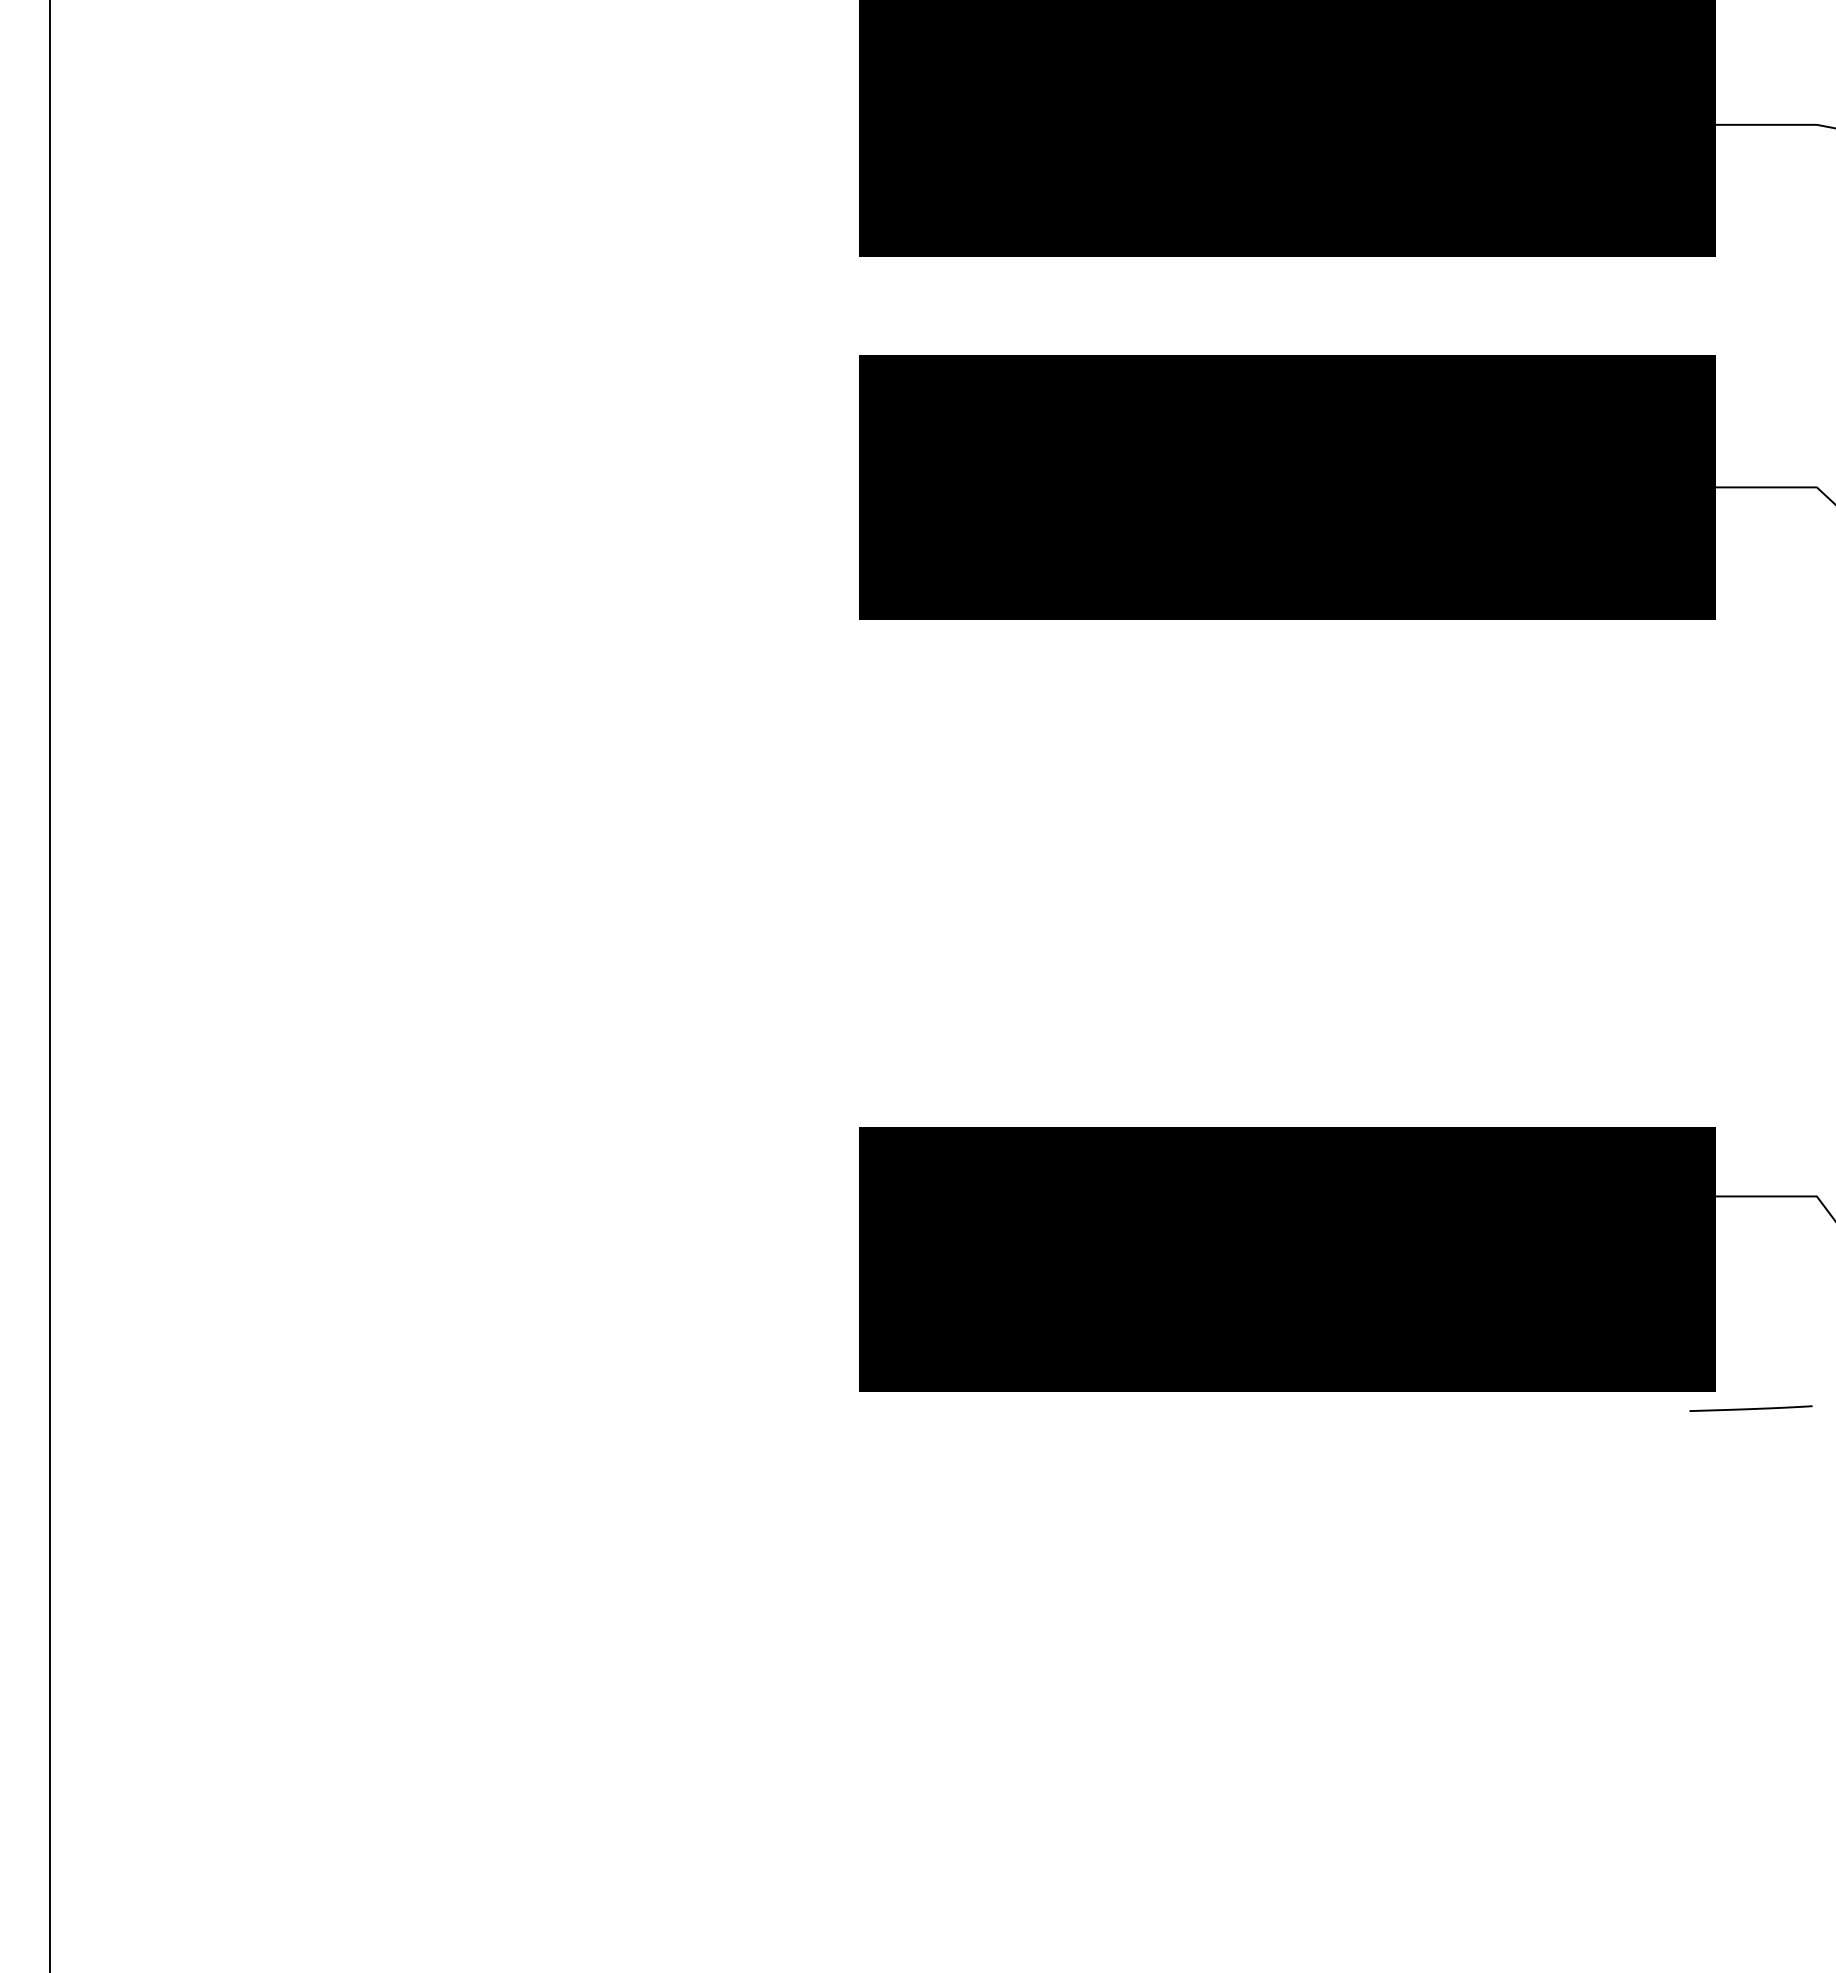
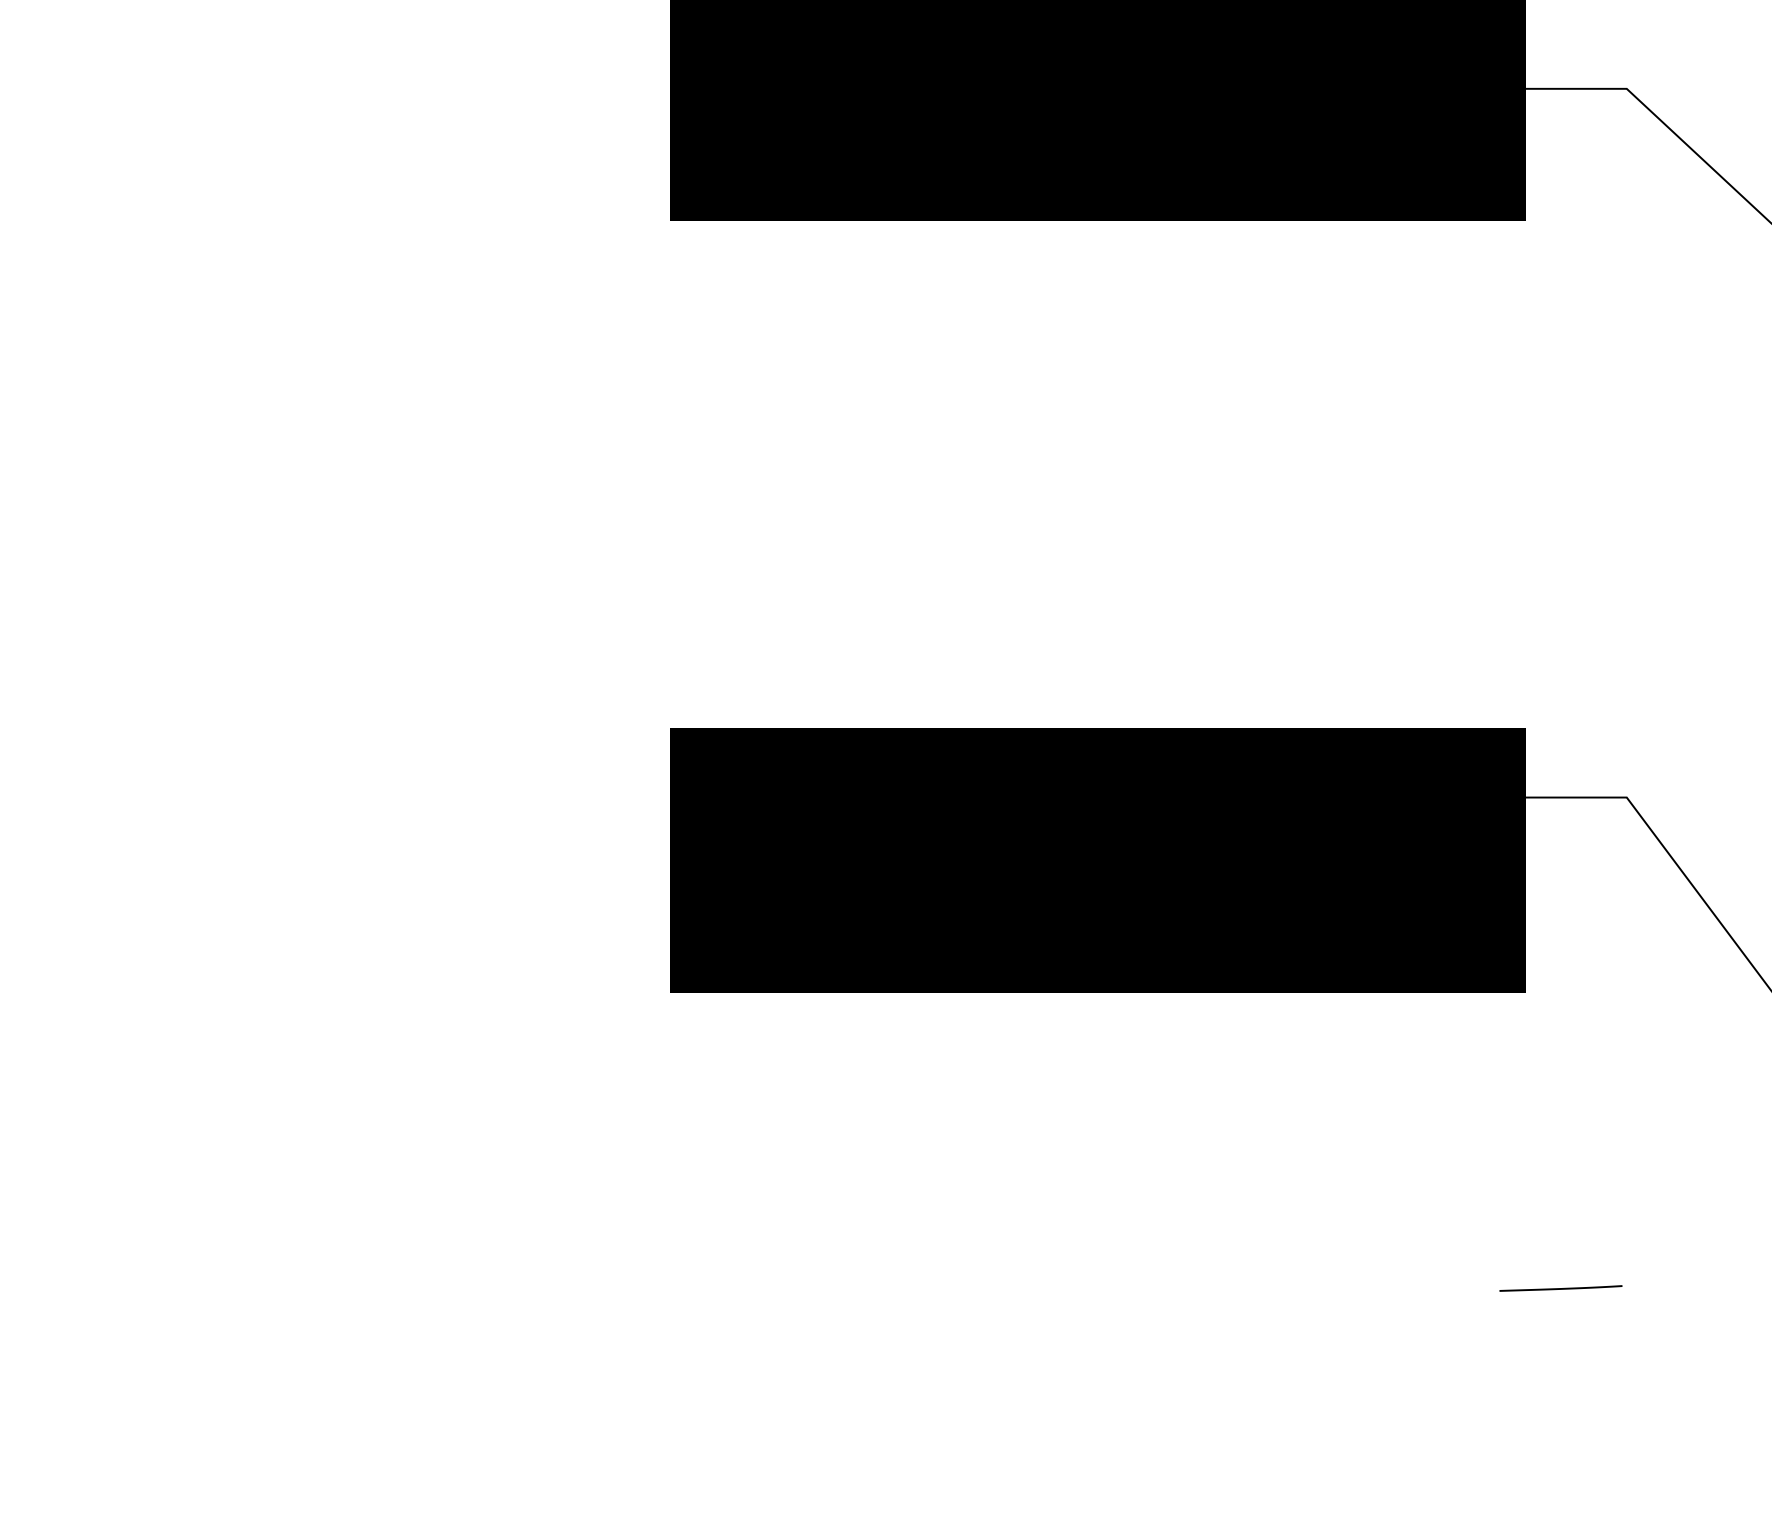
line: (1750, 1408) -> (1560, 1288), moved

